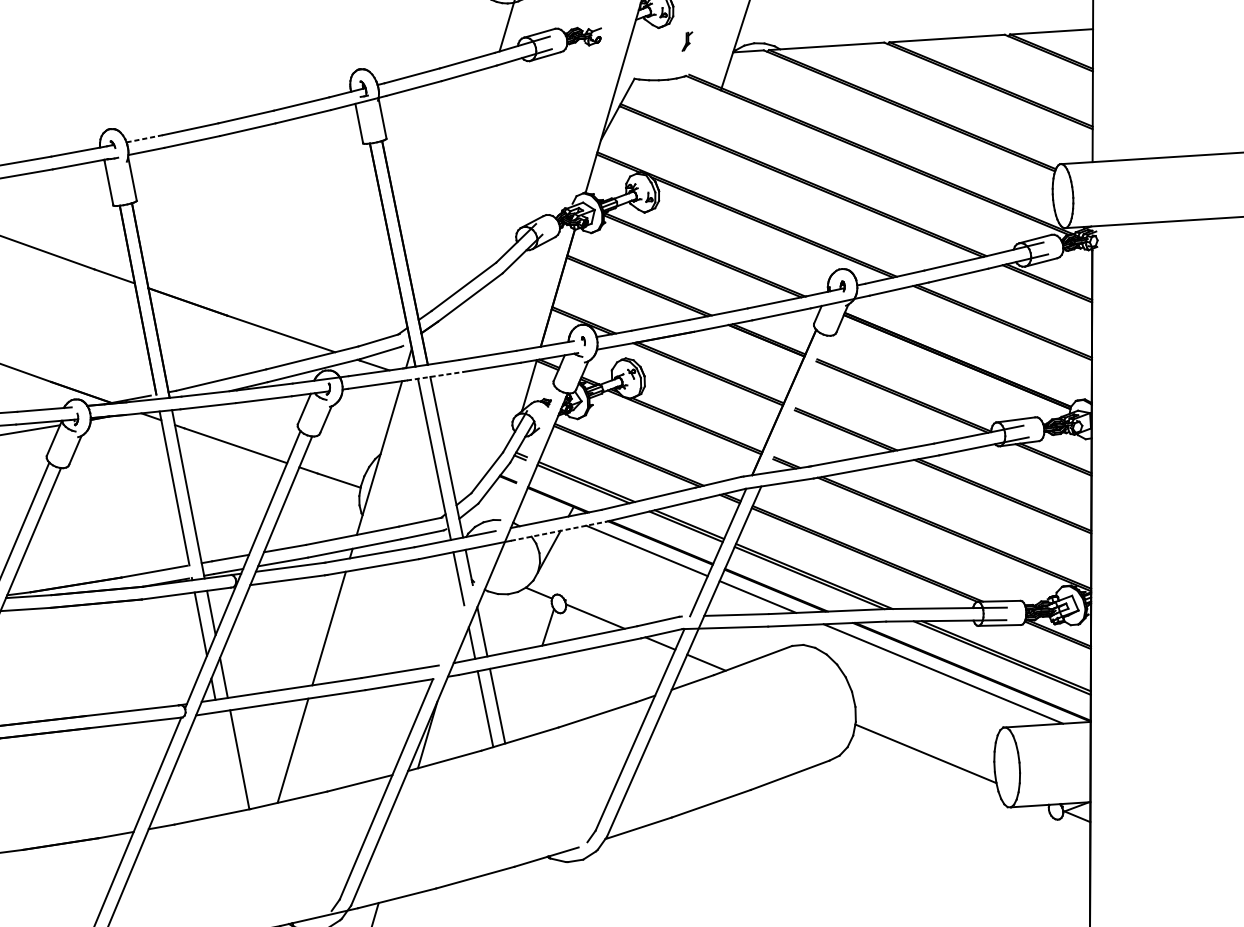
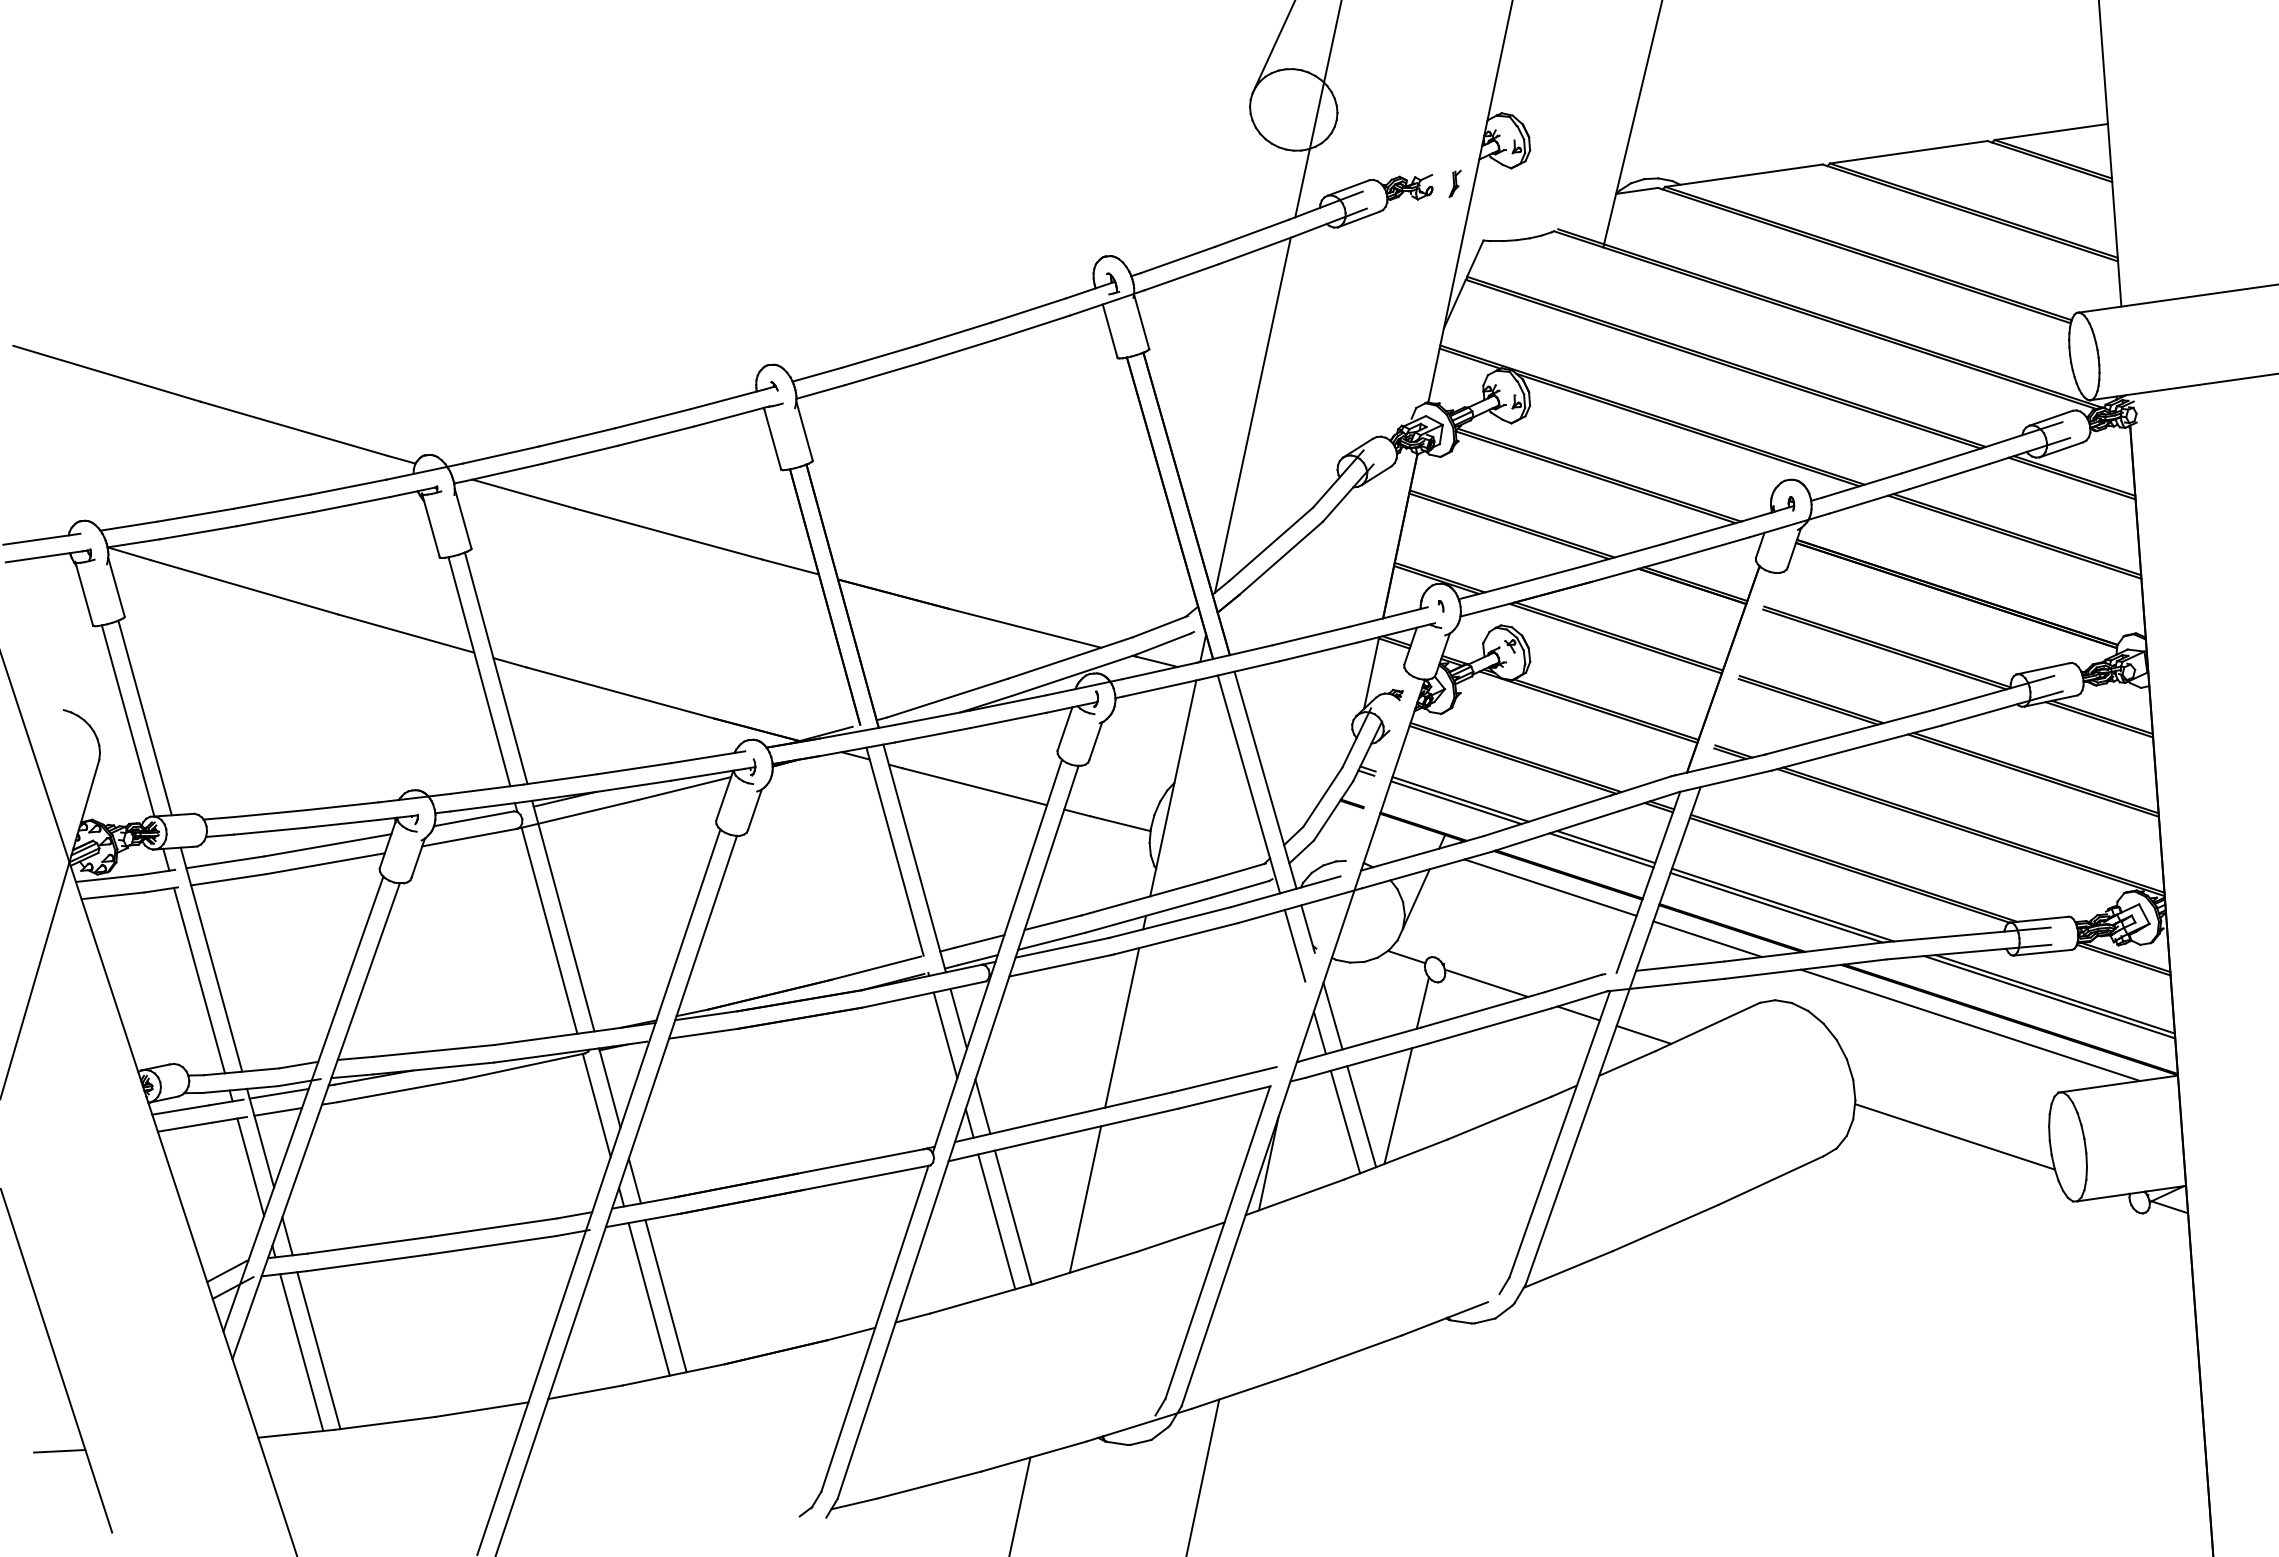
part: (686, 41) -> (1454, 183), moved
line: (144, 138) -> (817, 374), dashed -> solid
line: (457, 191) -> (1252, 414), added
line: (435, 376) -> (1241, 670), dashed -> solid
line: (558, 530) -> (1427, 869), dashed -> solid
line: (524, 700) -> (1398, 1105), added
line: (227, 761) -> (996, 1221), added

